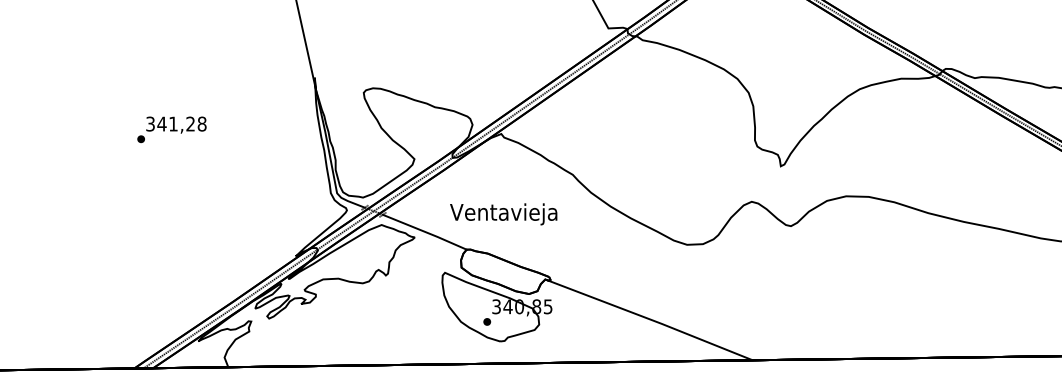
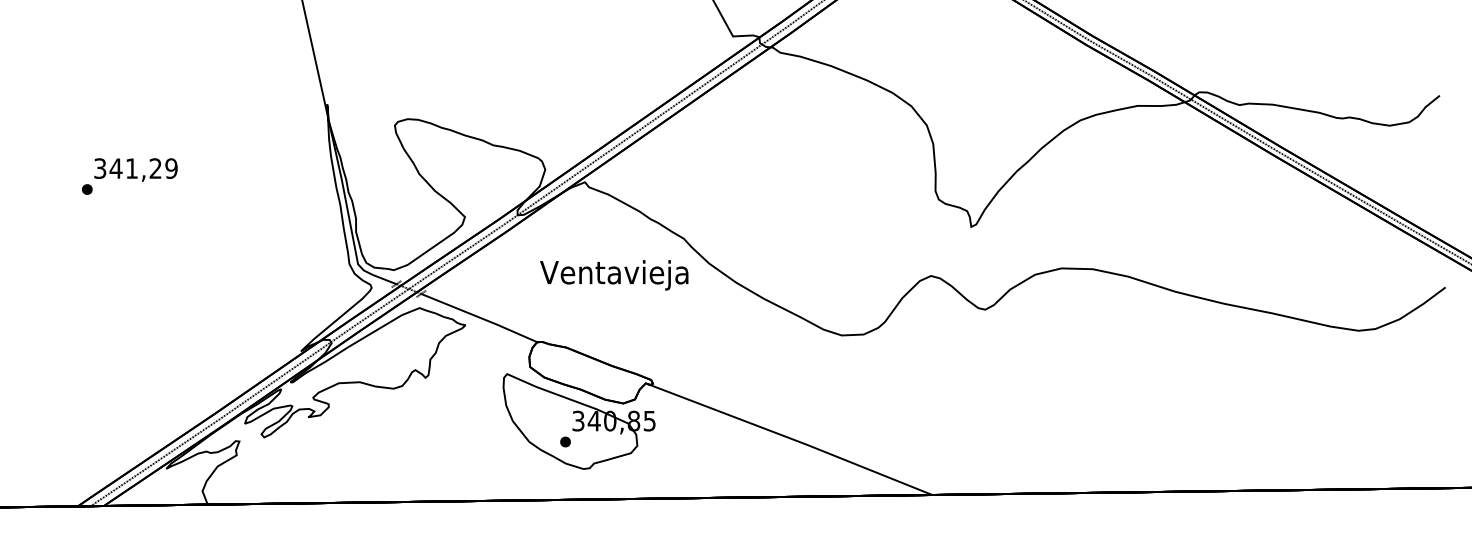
text: (202, 124) -> (171, 168), 341,28 -> 341,29
text: (503, 214) -> (614, 275), moved

